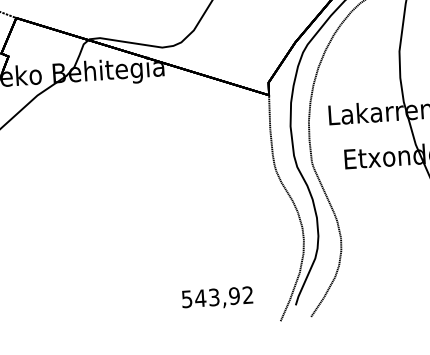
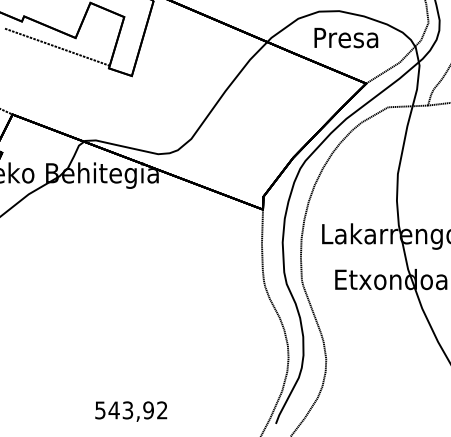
text: (217, 298) -> (131, 411), moved

